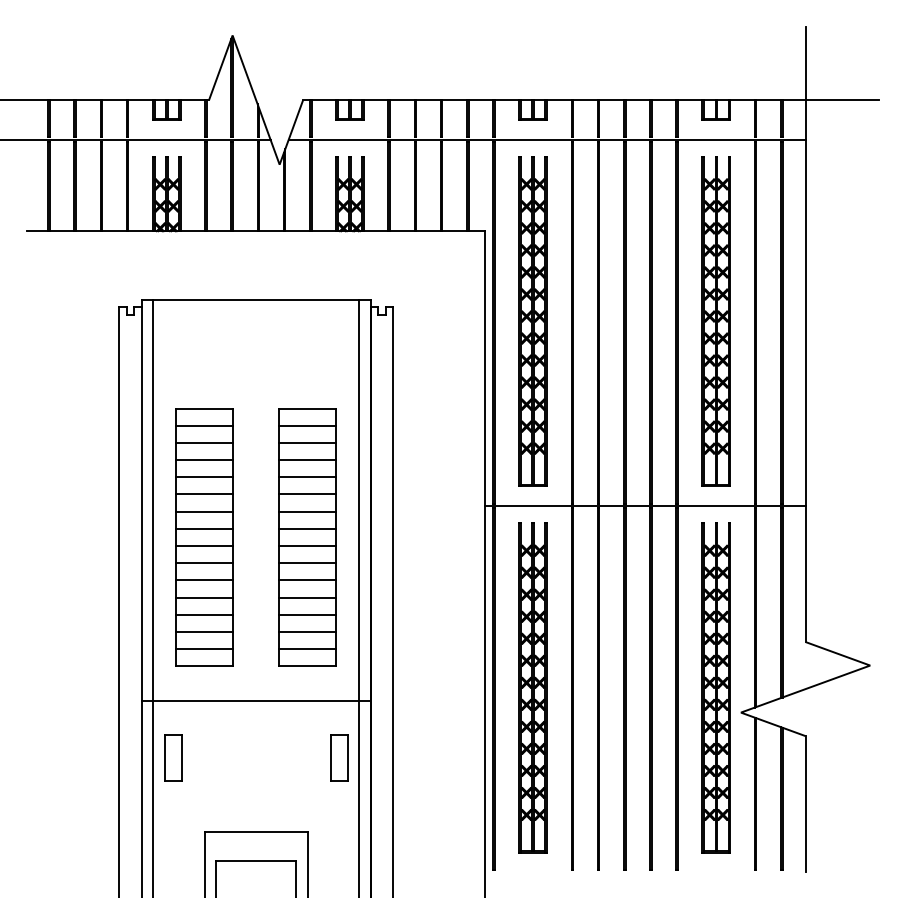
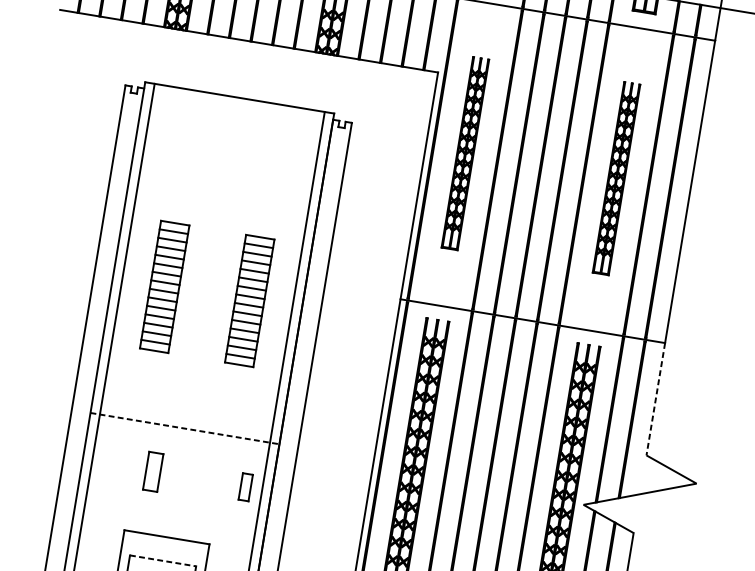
part: (532, 321) -> (464, 153), size x0.7
part: (715, 321) -> (615, 178), size x0.7
part: (204, 537) -> (164, 286), size x0.6
part: (307, 537) -> (249, 301), size x0.6
line: (805, 574) -> (655, 399), solid -> dashed
line: (256, 700) -> (185, 428), solid -> dashed
part: (173, 757) -> (153, 471), moved
part: (339, 757) -> (246, 487), size x0.7
line: (256, 860) -> (163, 560), solid -> dashed

